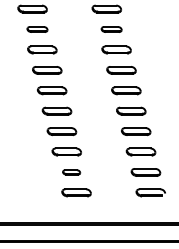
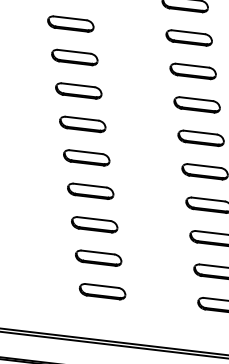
part: (37, 29) -> (70, 24), size x1.43
part: (111, 29) -> (188, 37), size x1.43
part: (71, 172) -> (98, 258), size x1.67

